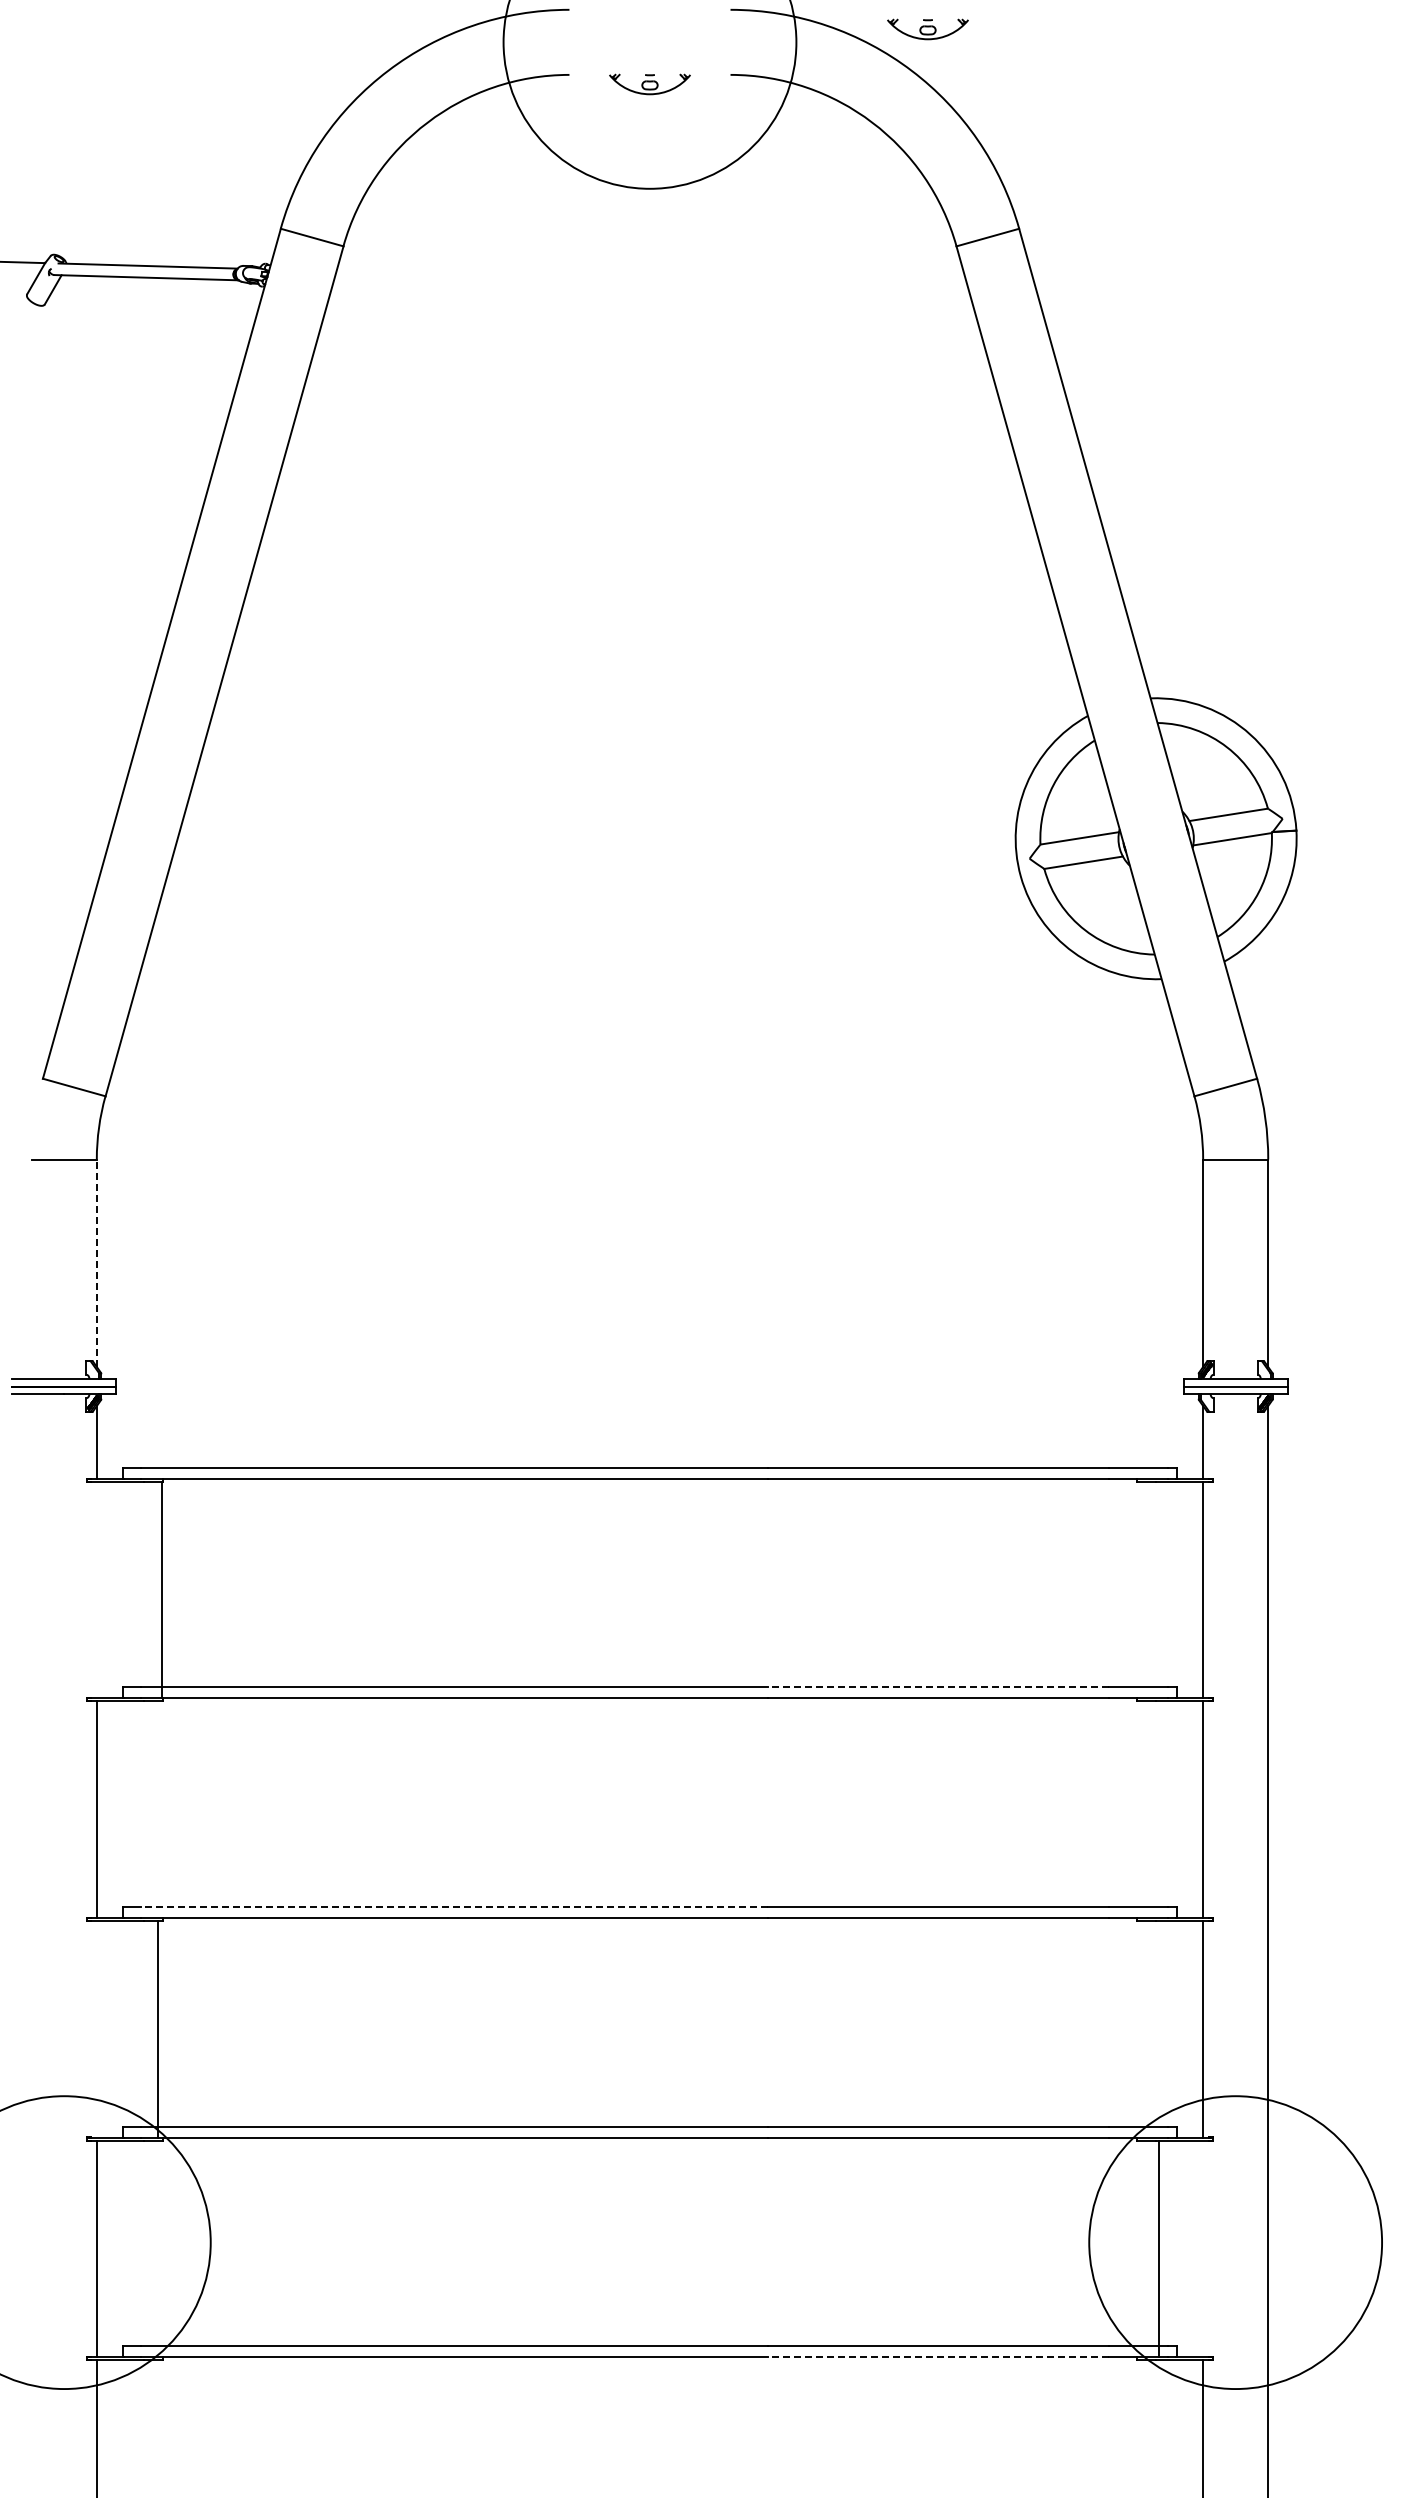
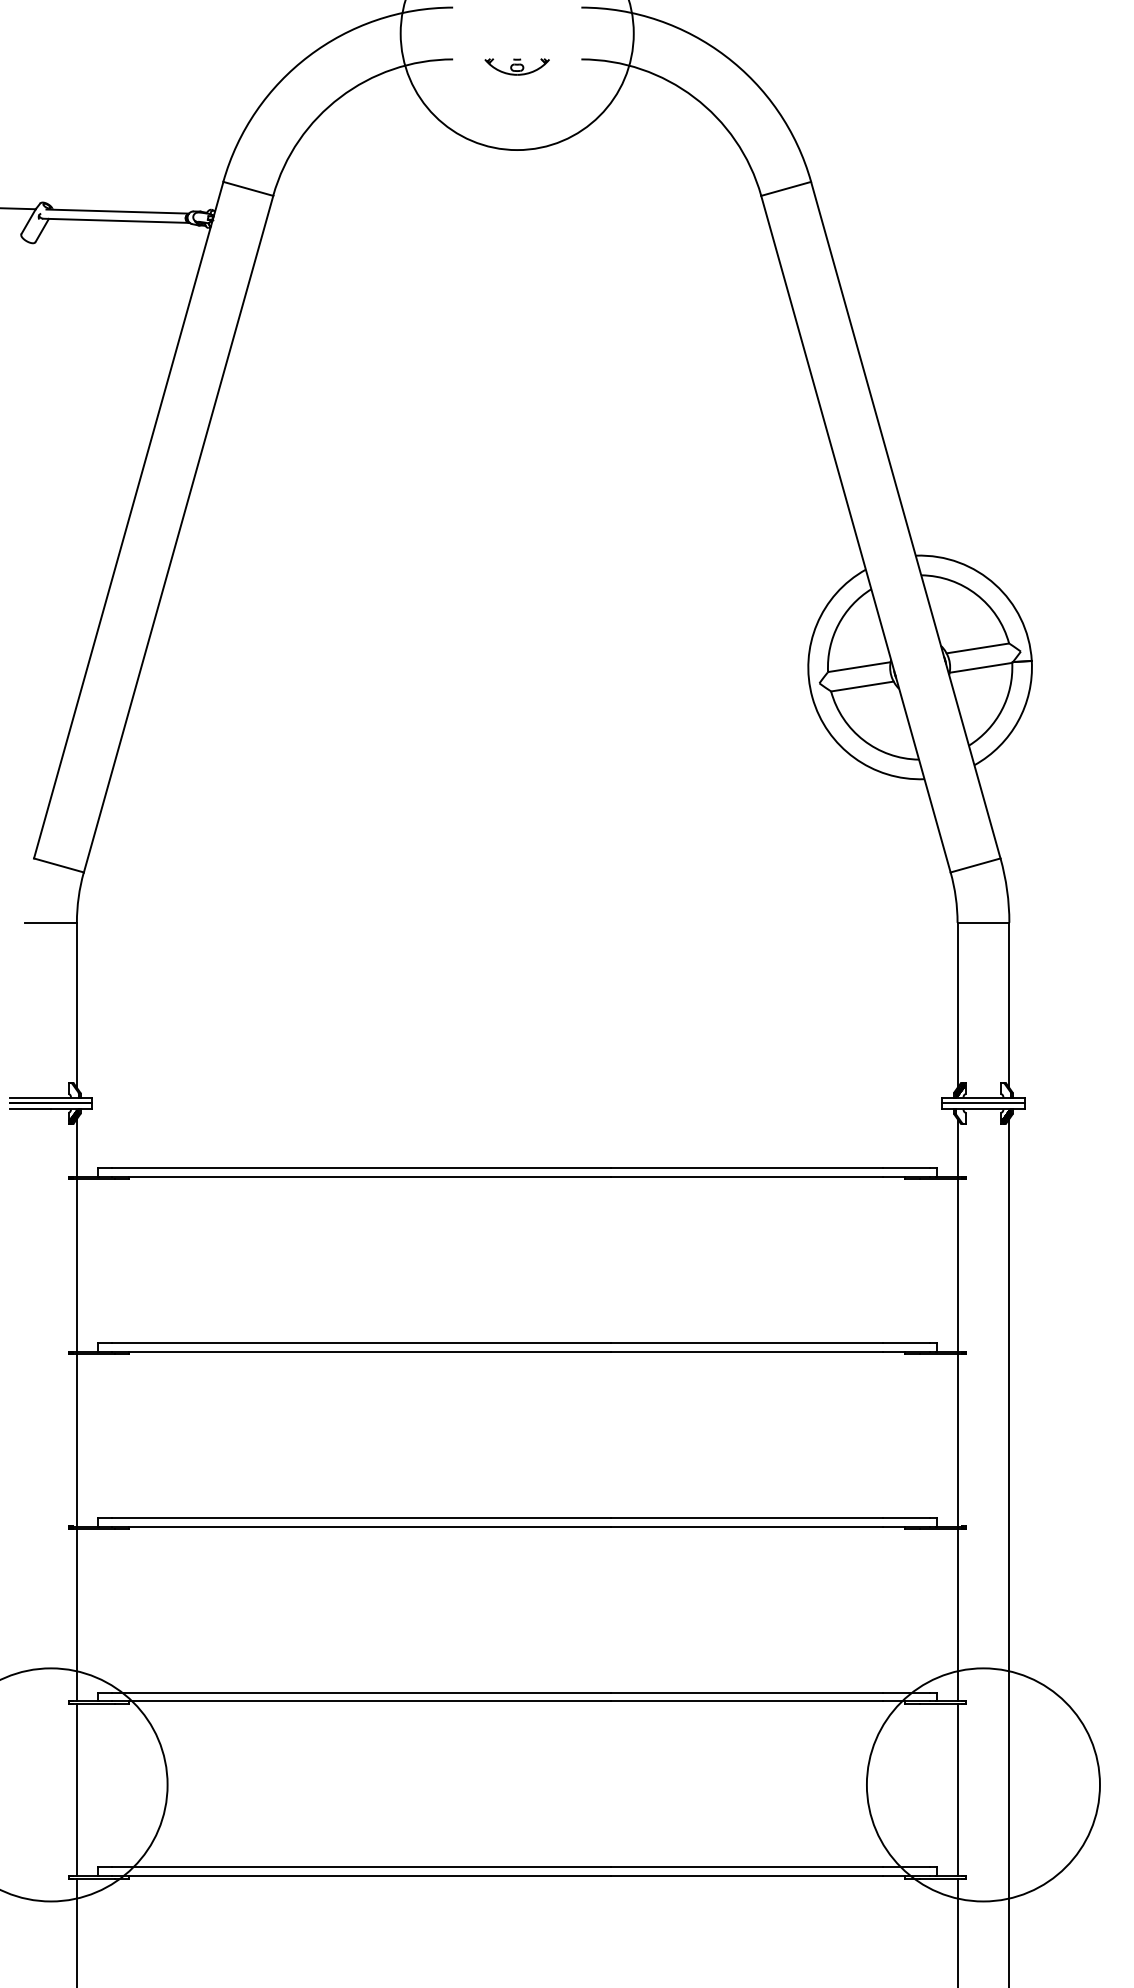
part: (927, 29) -> (738, 23), removed
line: (96, 1263) -> (76, 1005), dashed -> solid
line: (161, 1589) -> (76, 1265), moved
line: (938, 1687) -> (746, 1343), dashed -> solid
line: (454, 1907) -> (361, 1518), dashed -> solid
line: (157, 2028) -> (76, 1614), moved
line: (1159, 2248) -> (957, 1789), moved
line: (938, 2357) -> (746, 1876), dashed -> solid

